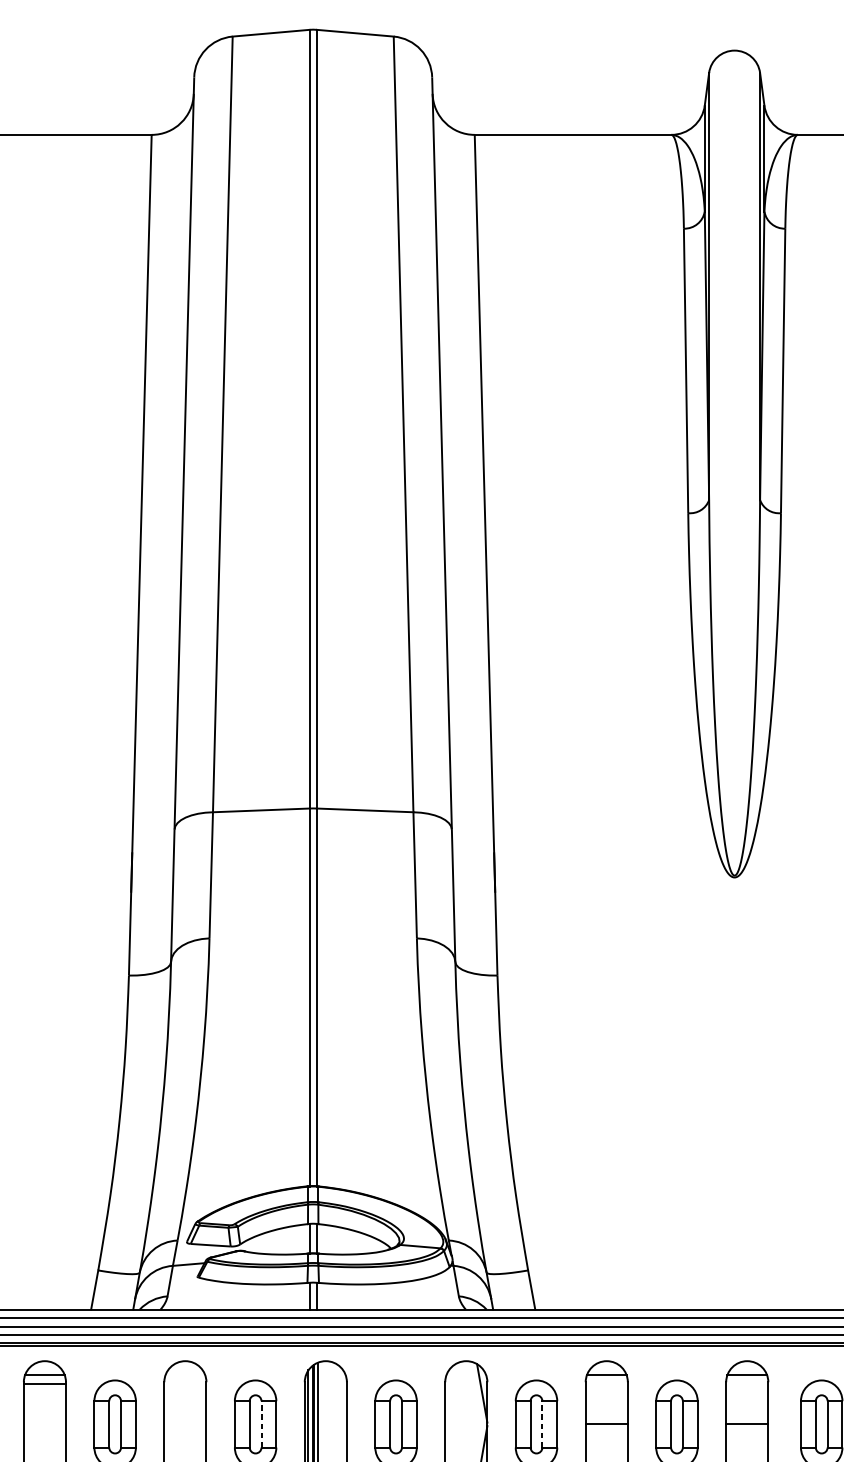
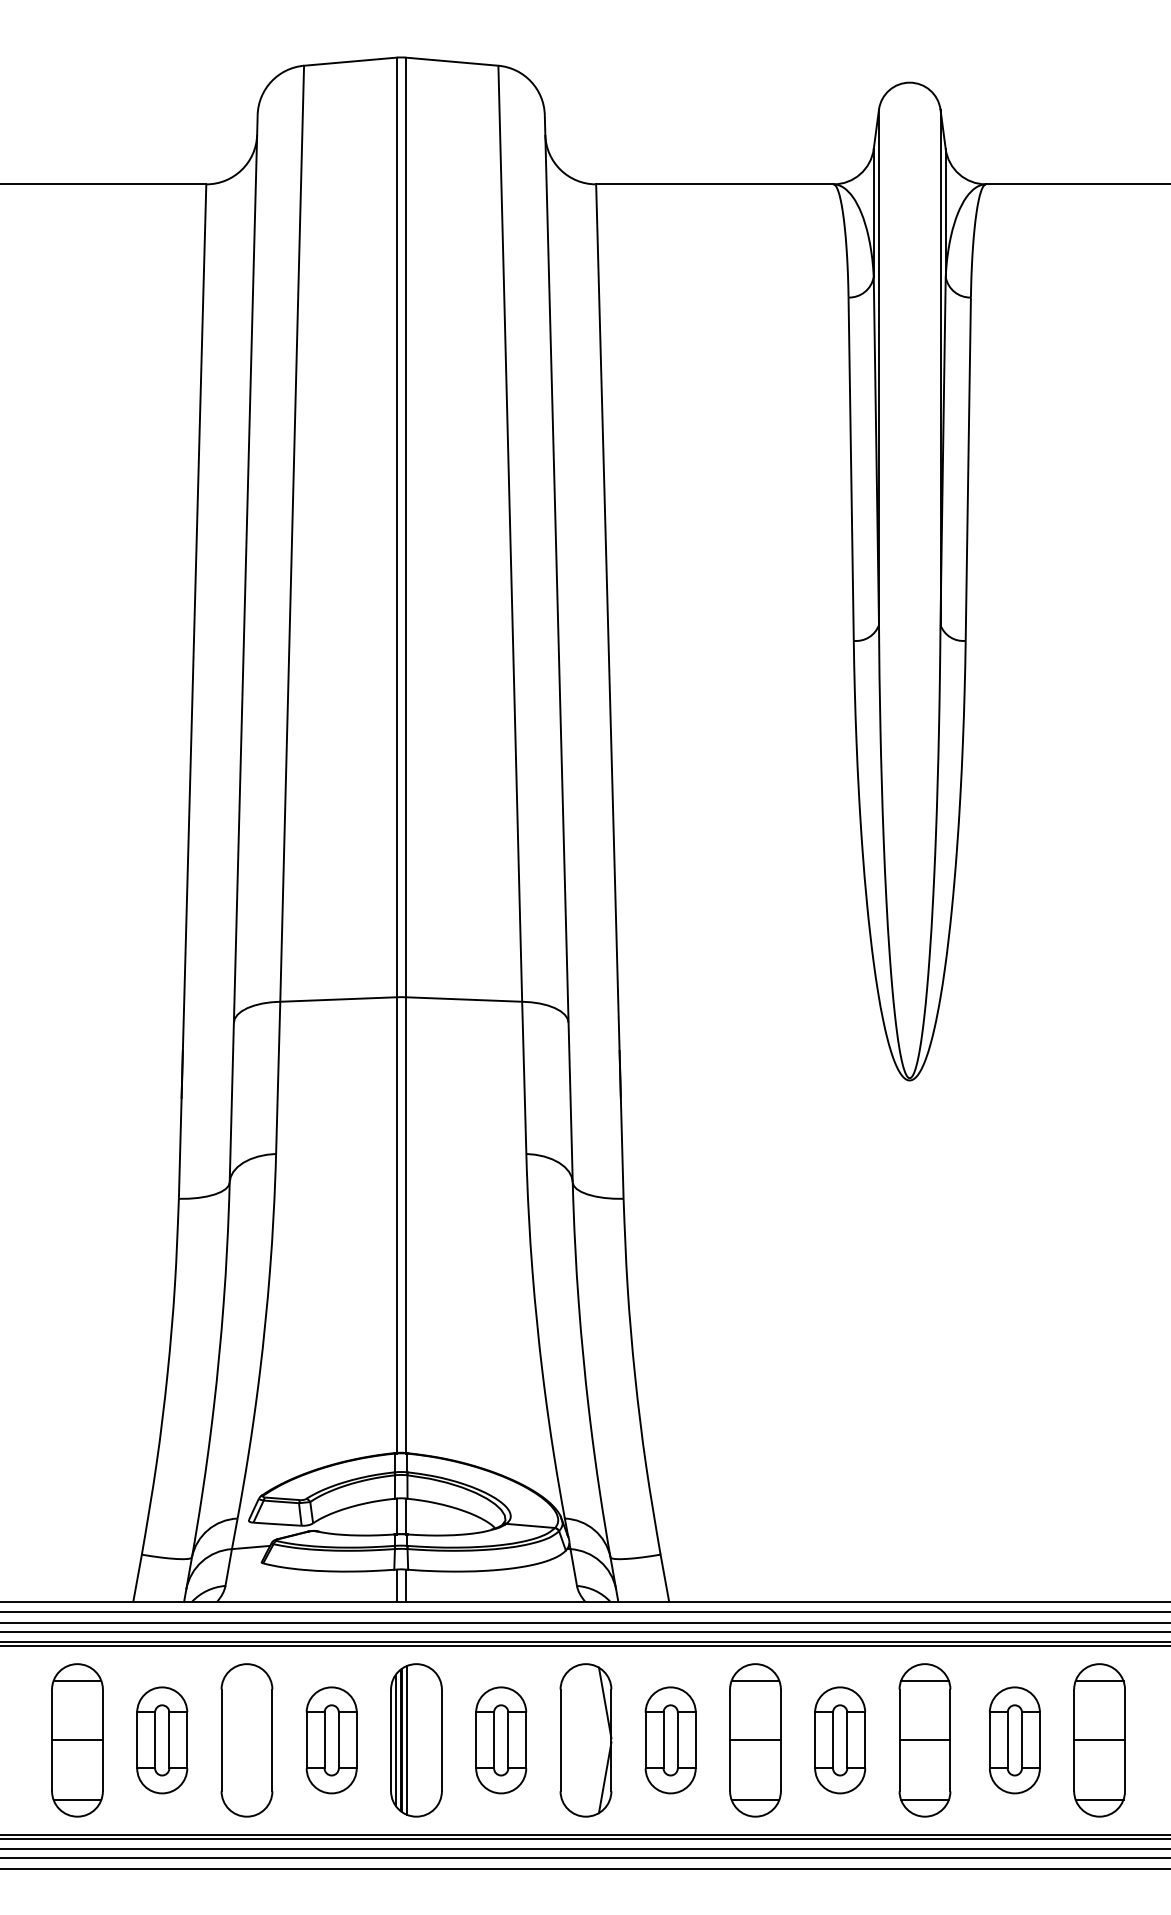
line: (44, 1383) -> (77, 1740), moved
line: (261, 1424) -> (338, 1740), dashed -> solid
line: (542, 1424) -> (677, 1740), dashed -> solid

